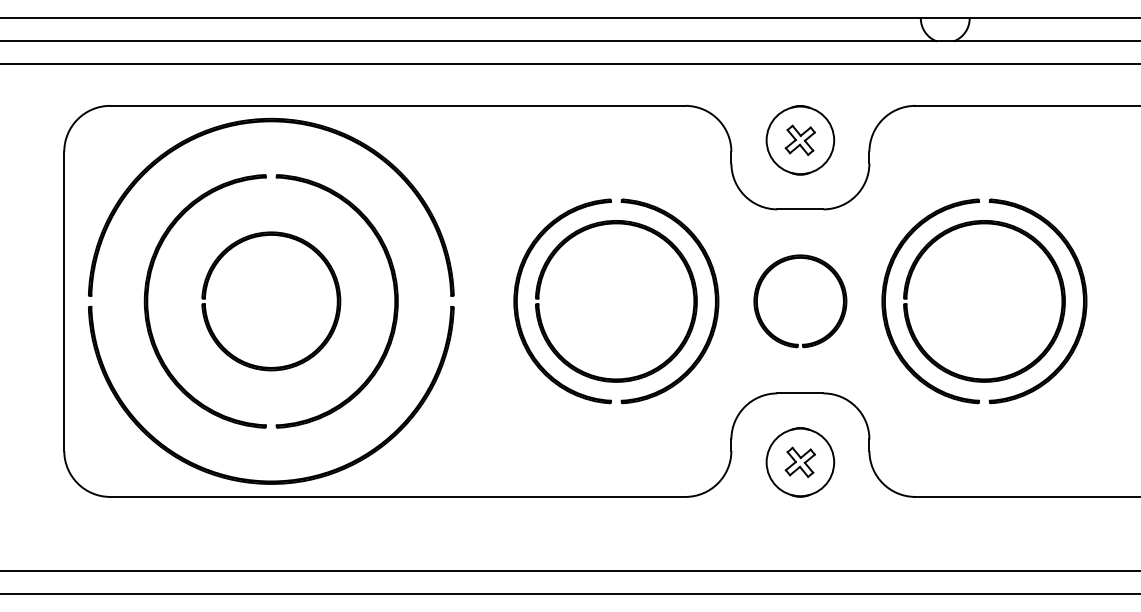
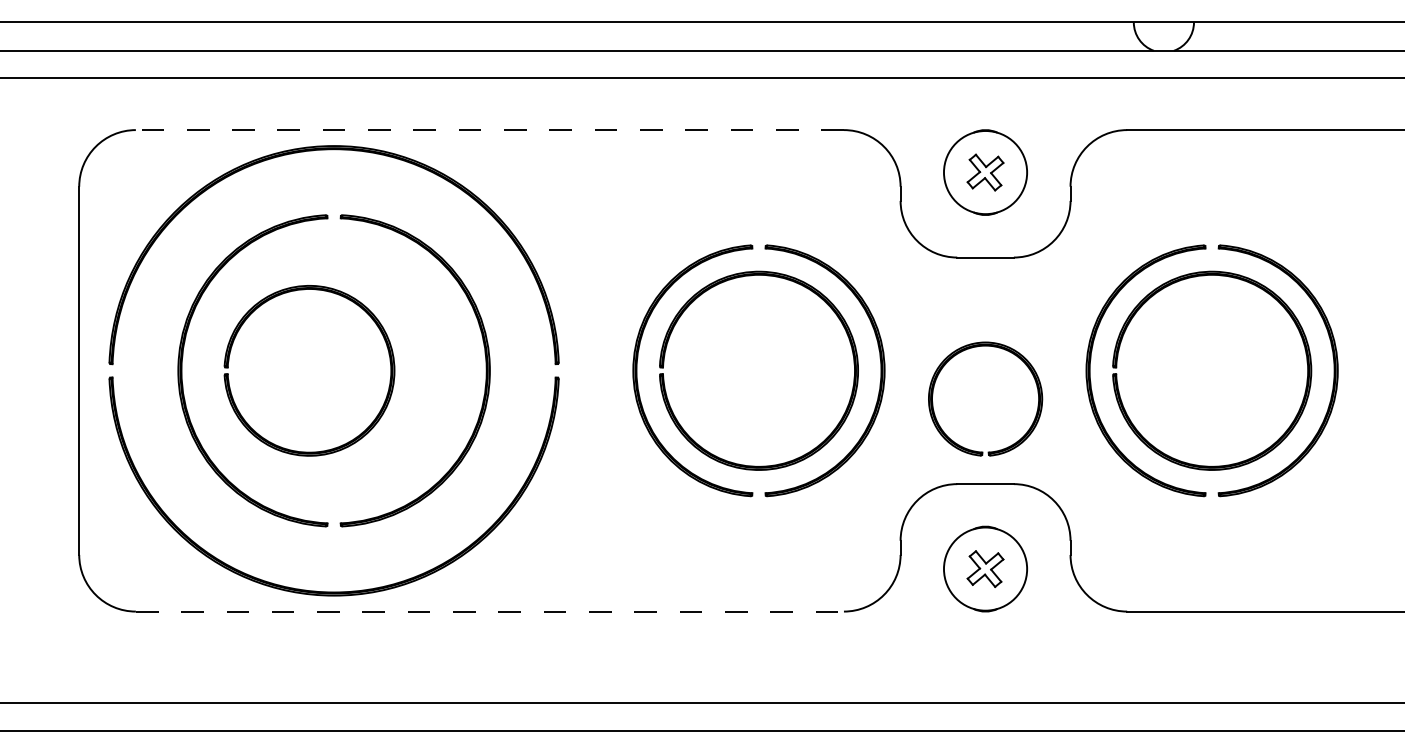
line: (397, 105) -> (489, 129), solid -> dashed
part: (331, 276) -> (383, 340), moved
part: (842, 303) -> (1037, 401), moved
line: (397, 496) -> (489, 611), solid -> dashed

